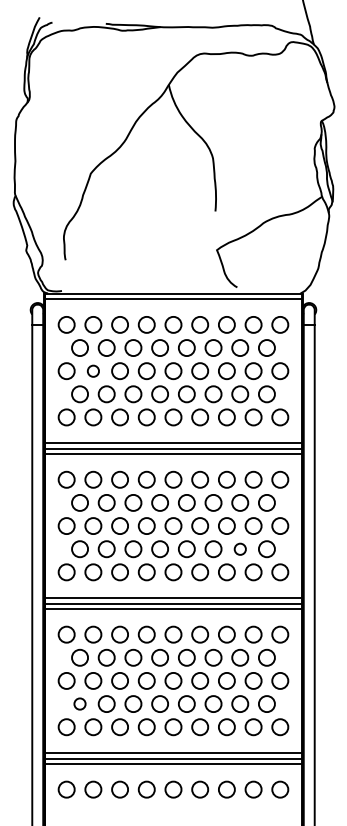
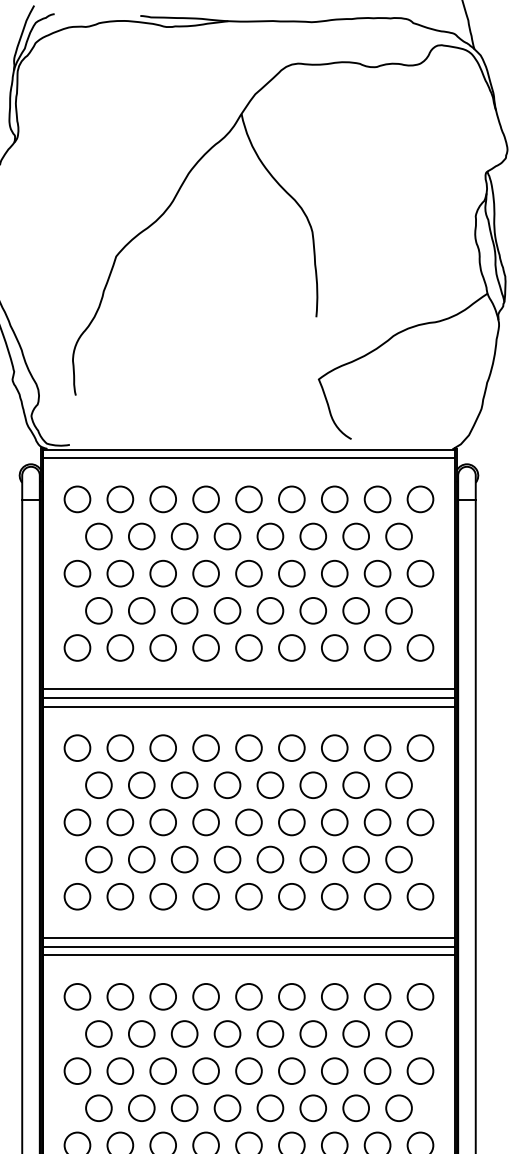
circle: (93, 371) -> (120, 574), size x1.43
circle: (240, 549) -> (356, 860), size x1.43
circle: (79, 703) -> (98, 1107), size x1.43

